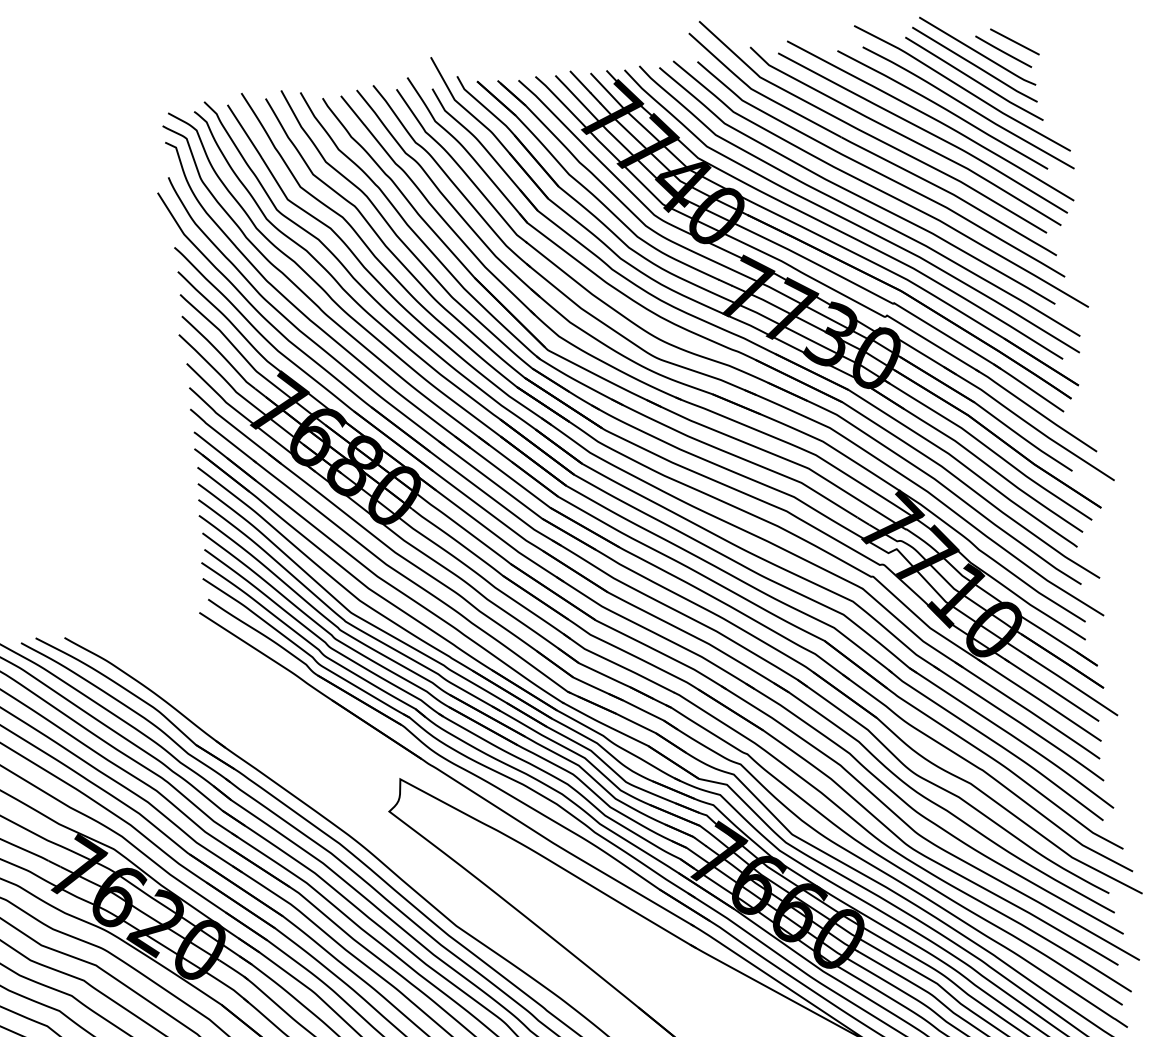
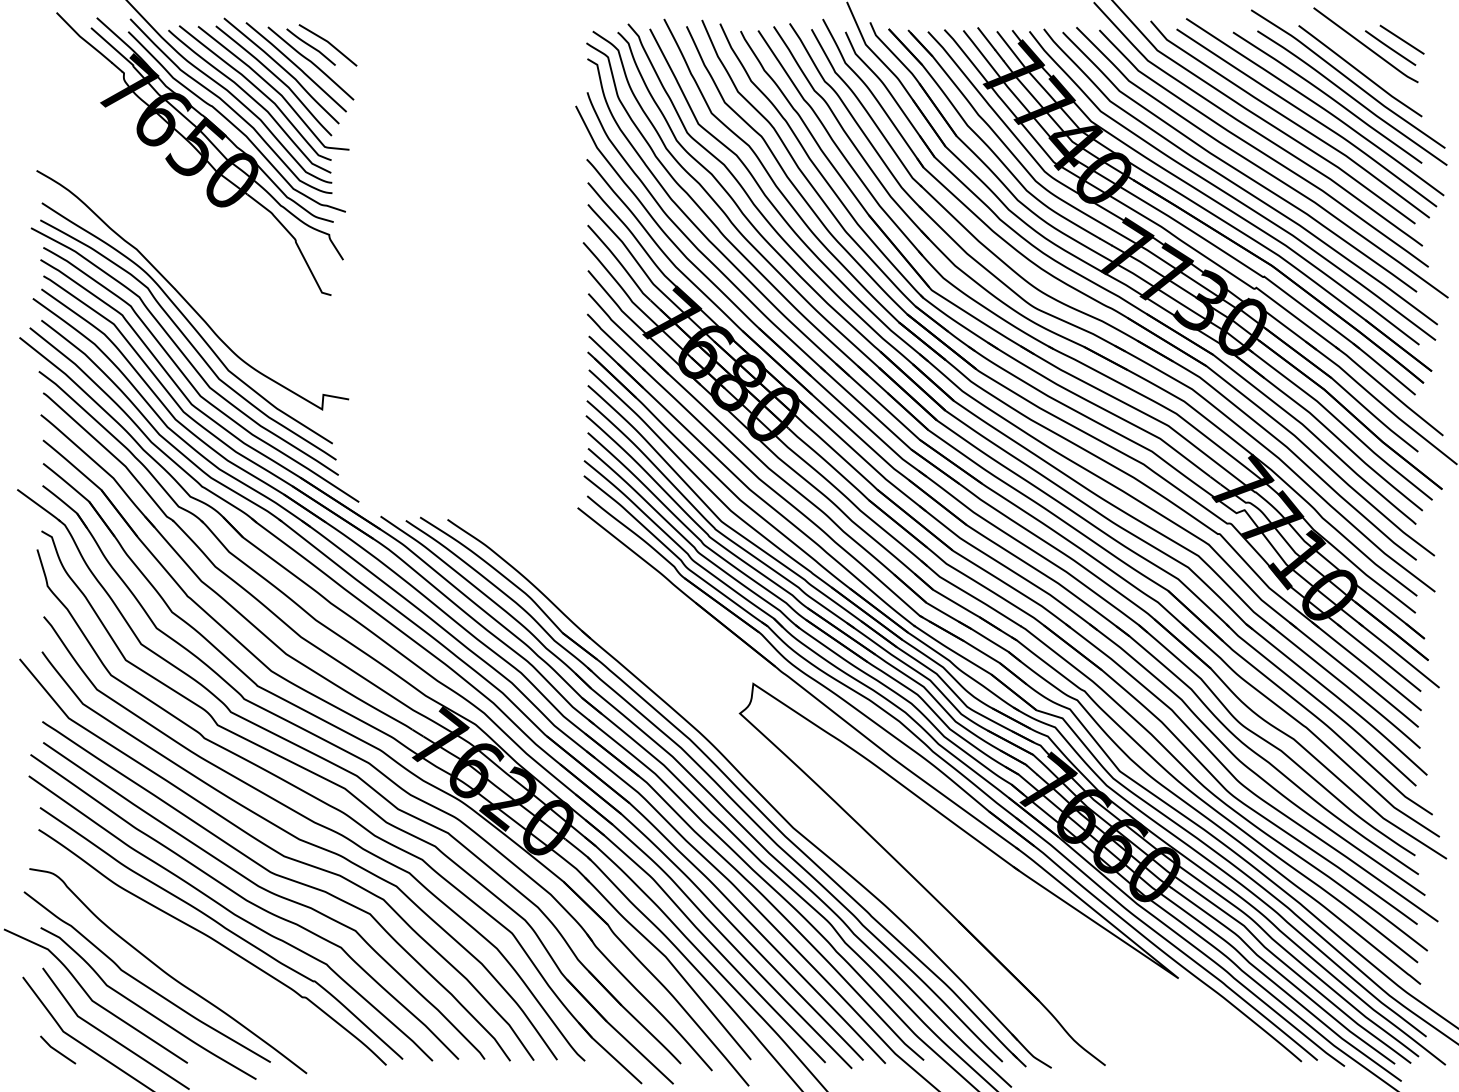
curve: (974, 64) -> (1361, 57), removed

